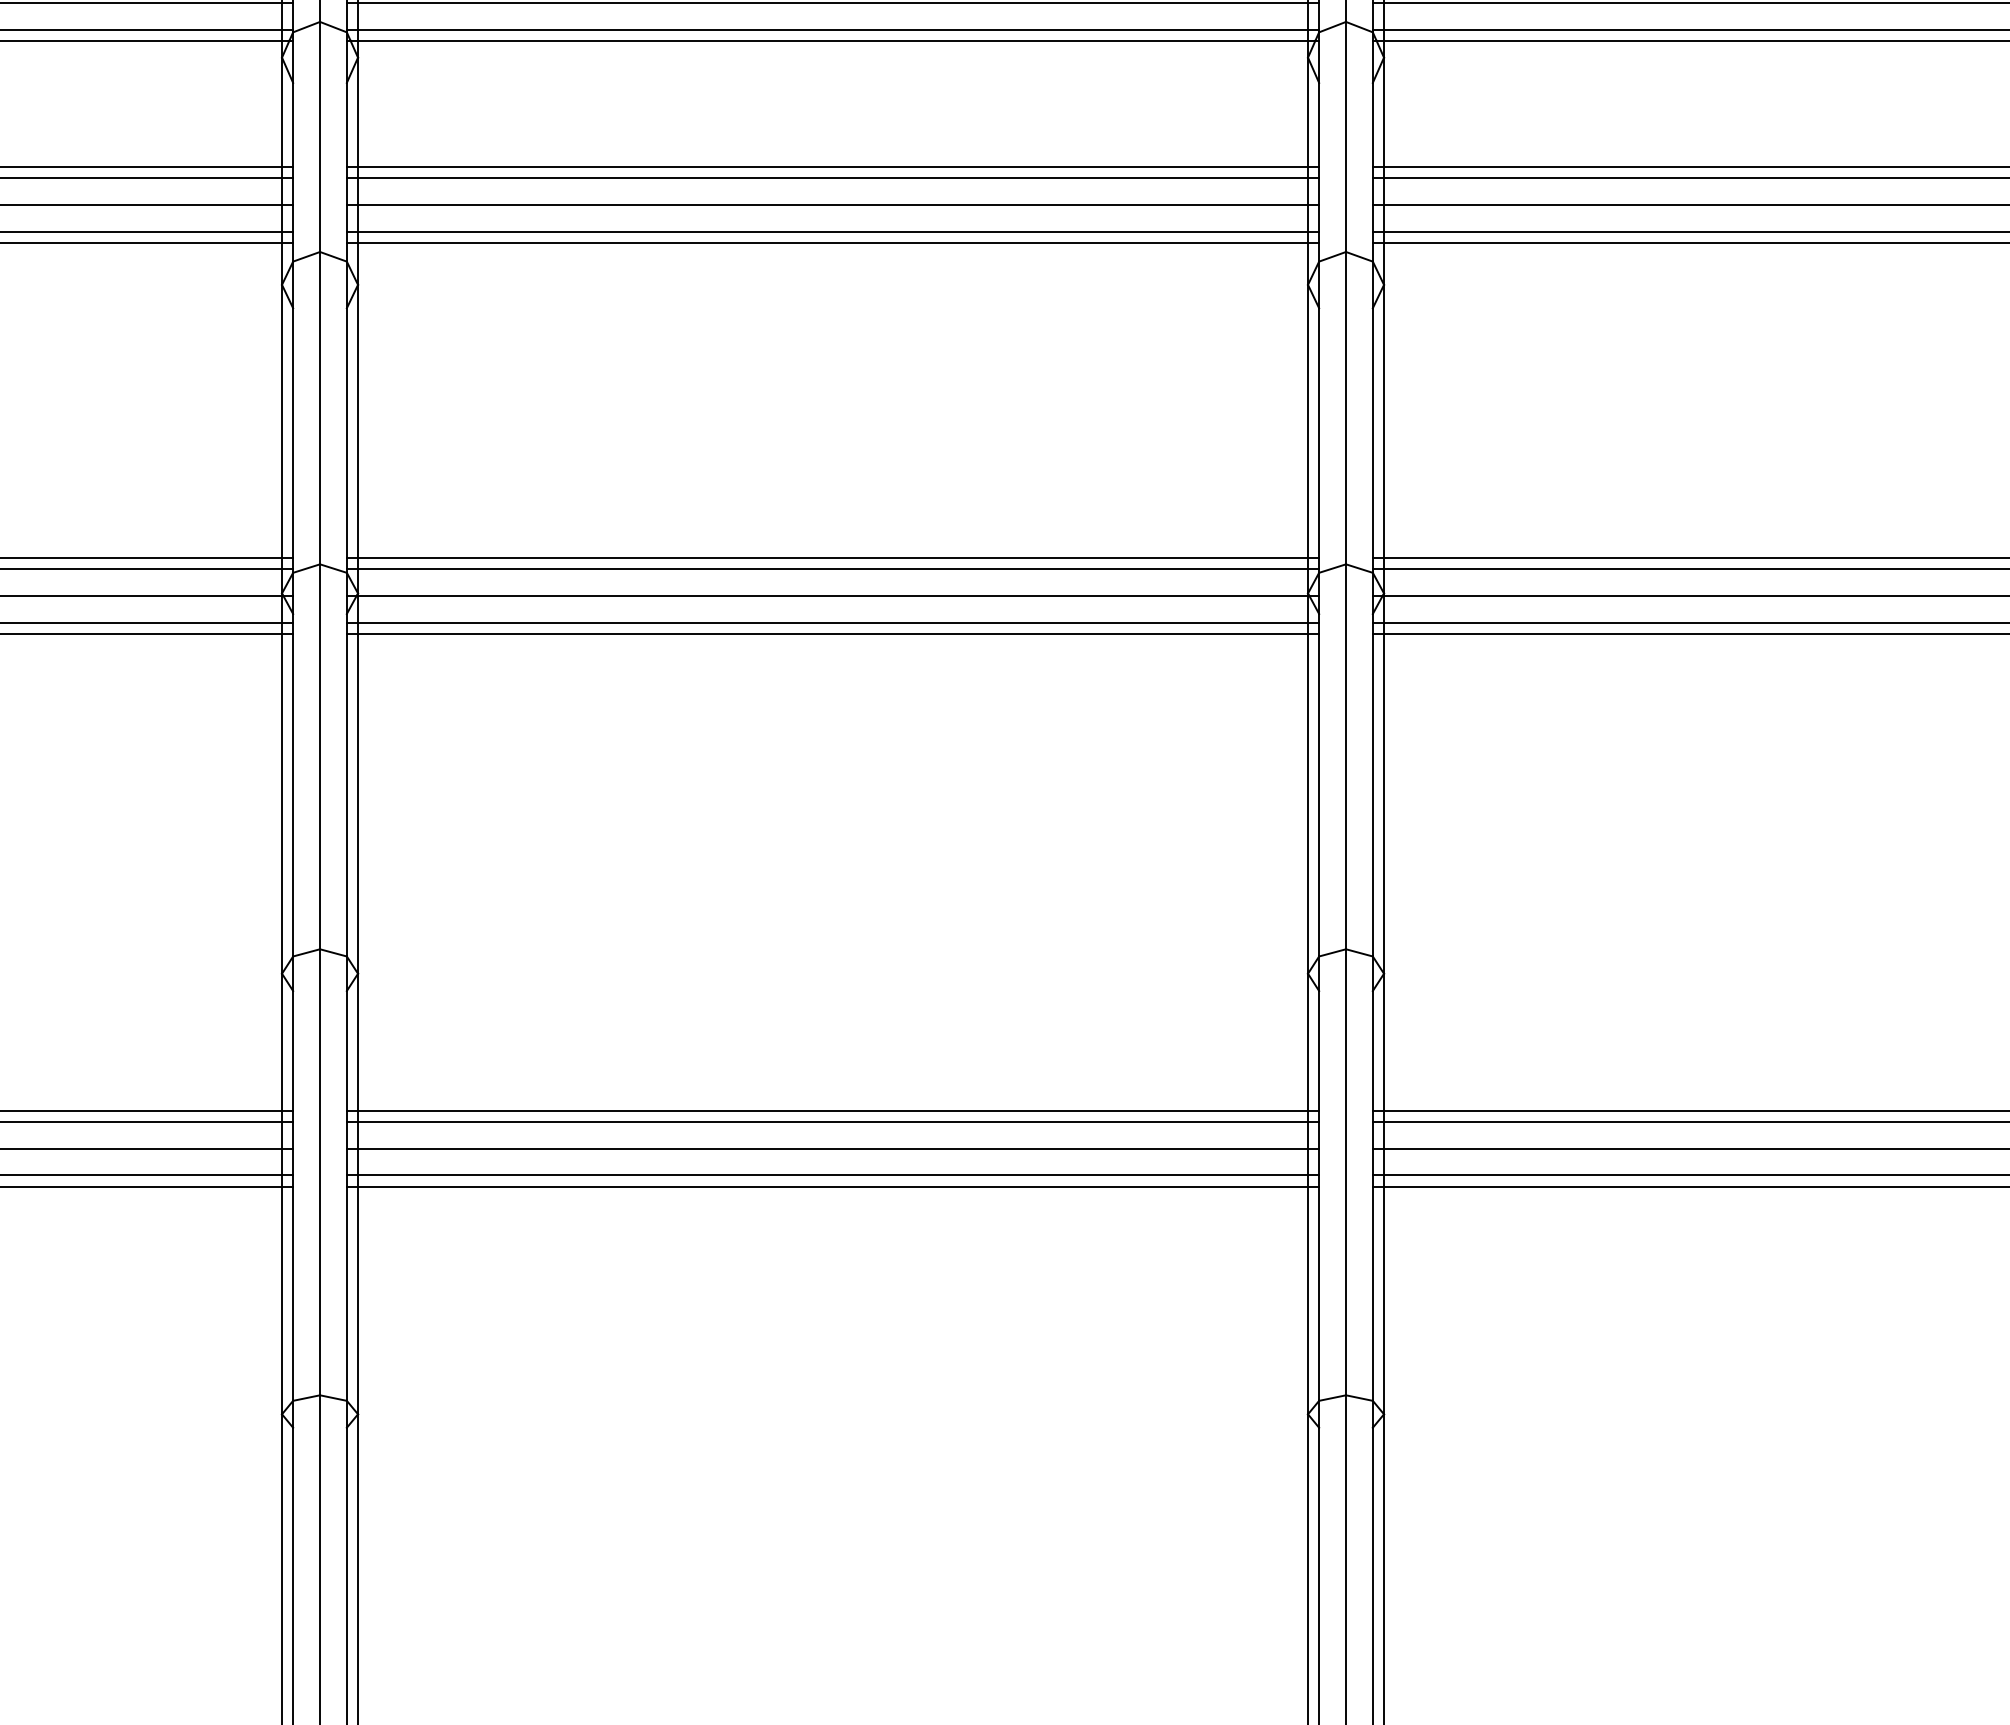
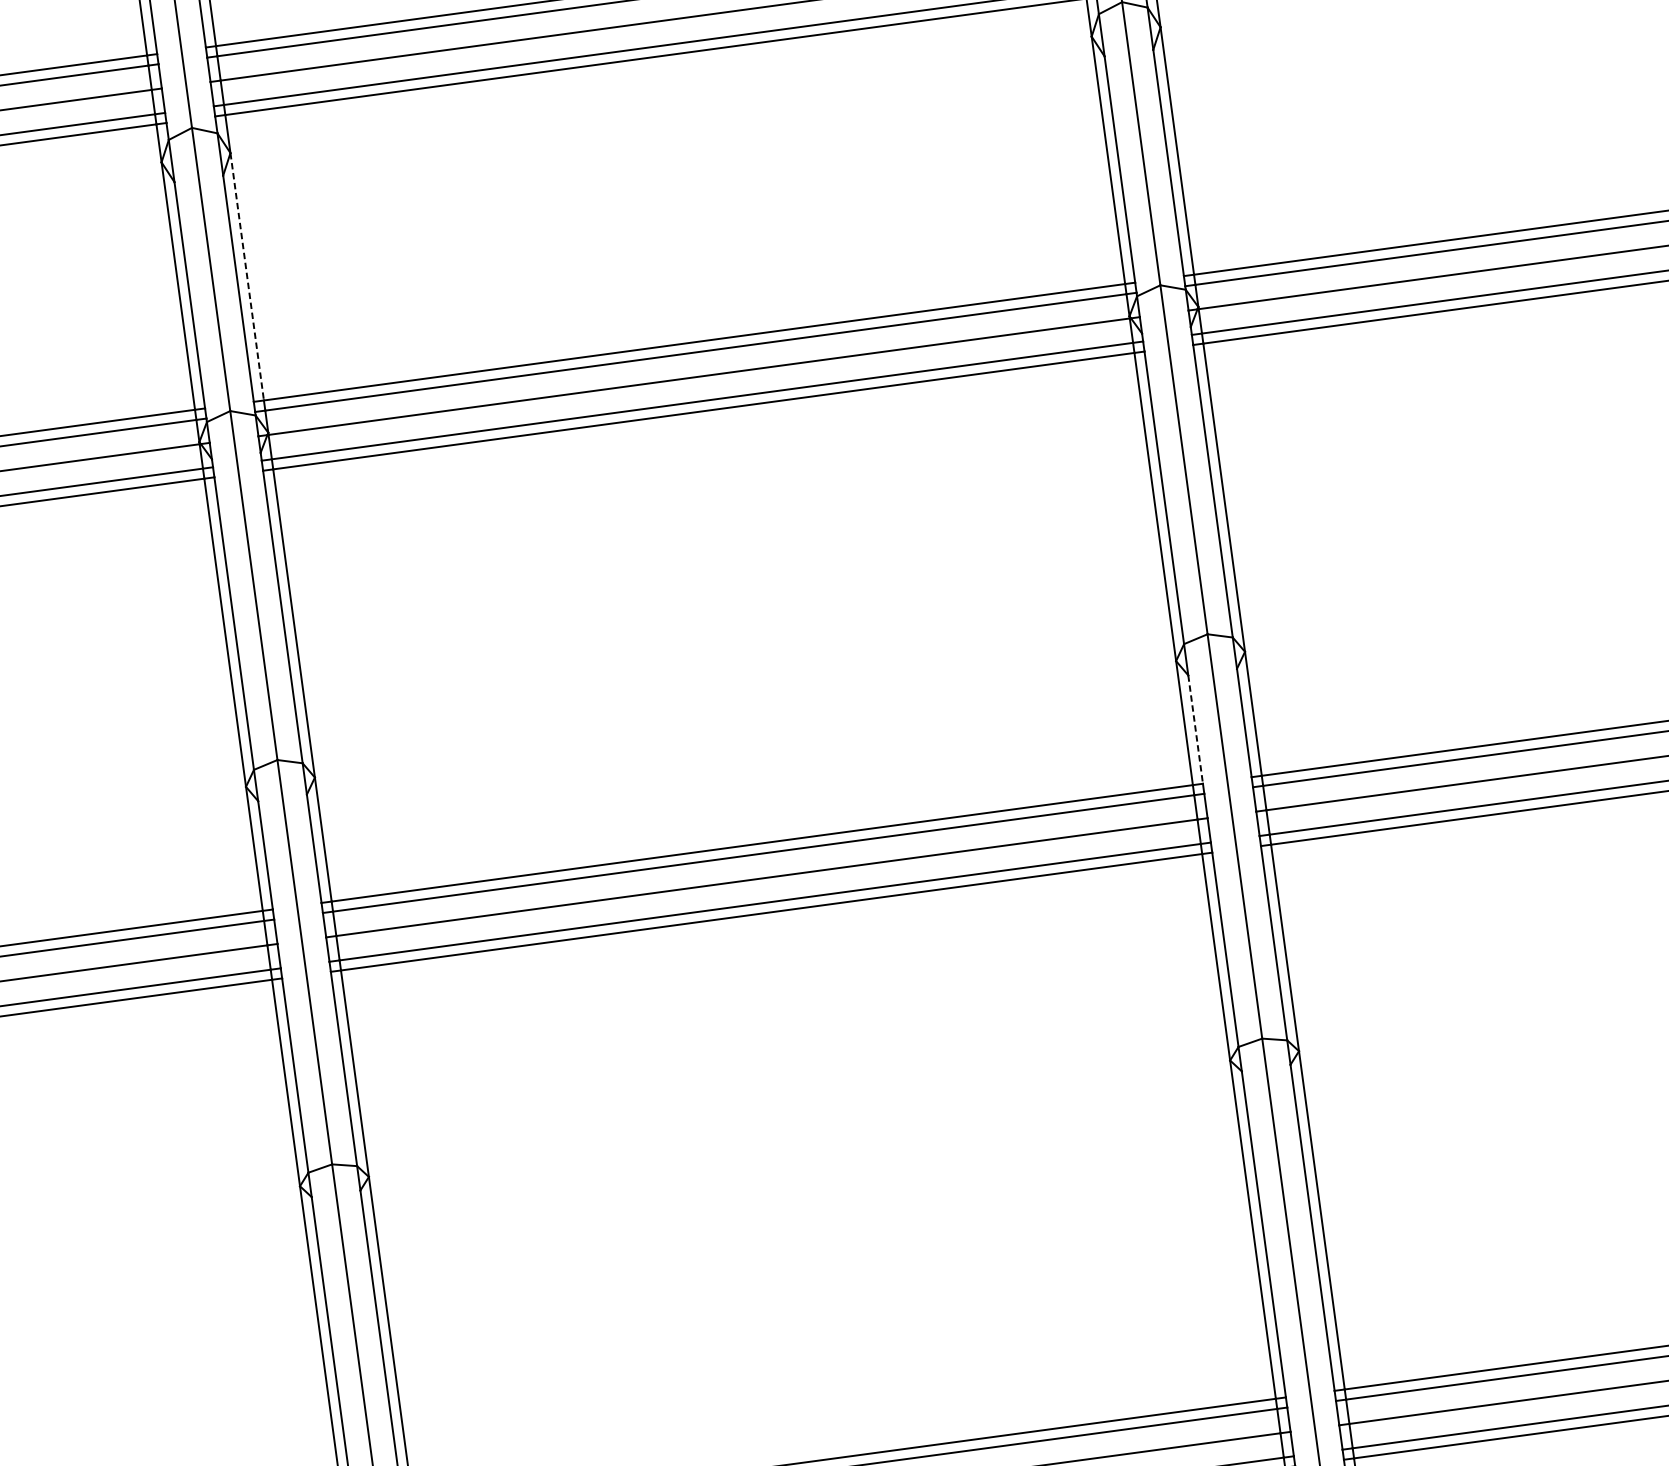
line: (358, 421) -> (247, 276), solid -> dashed
line: (1319, 1050) -> (1195, 729), solid -> dashed

